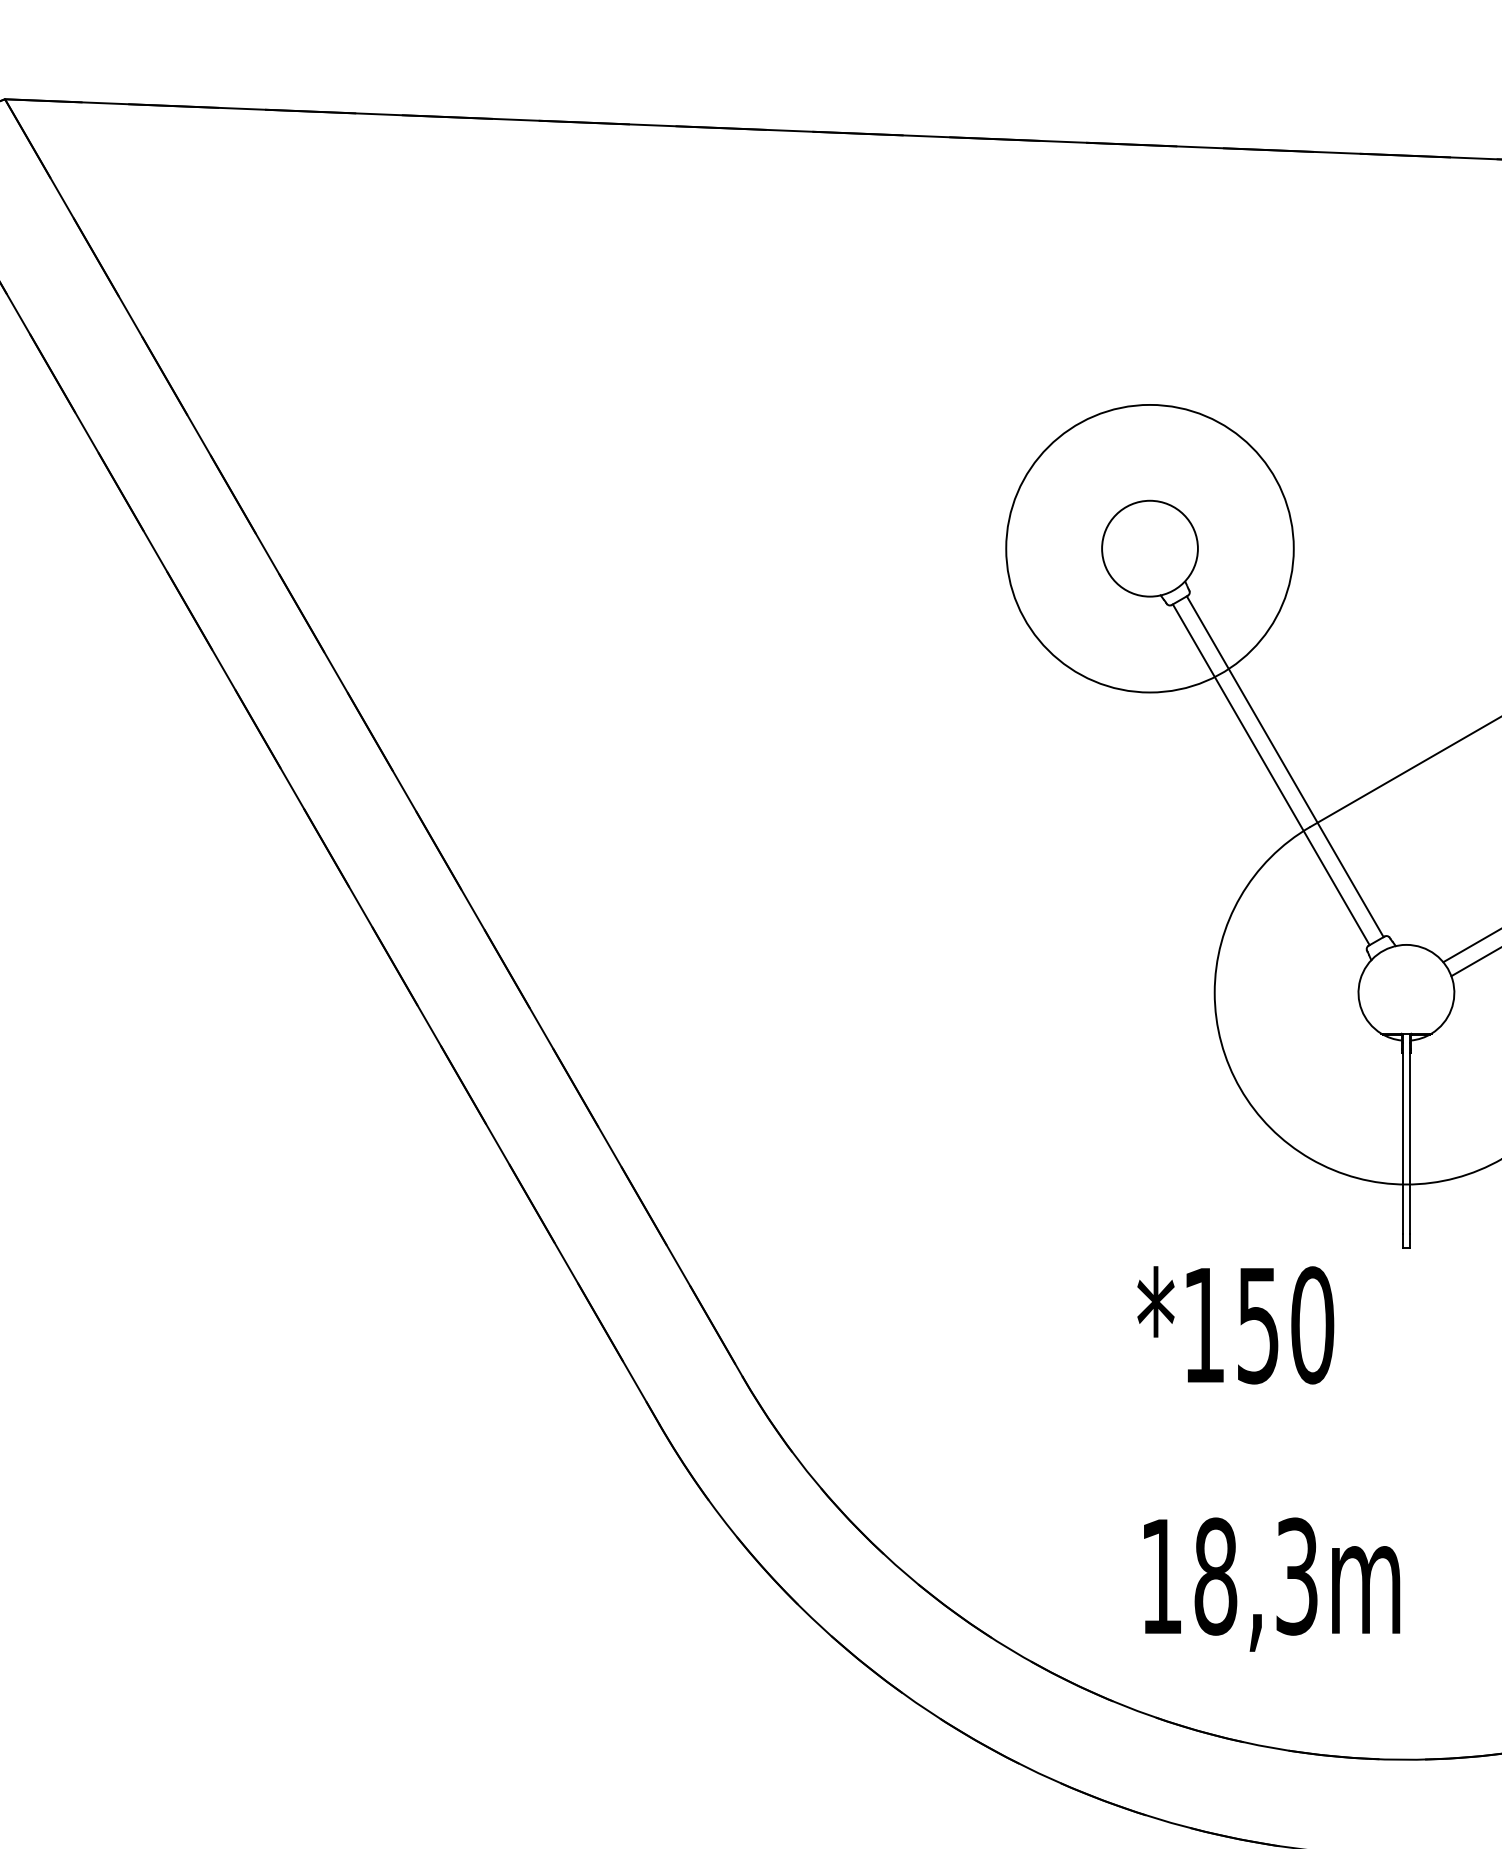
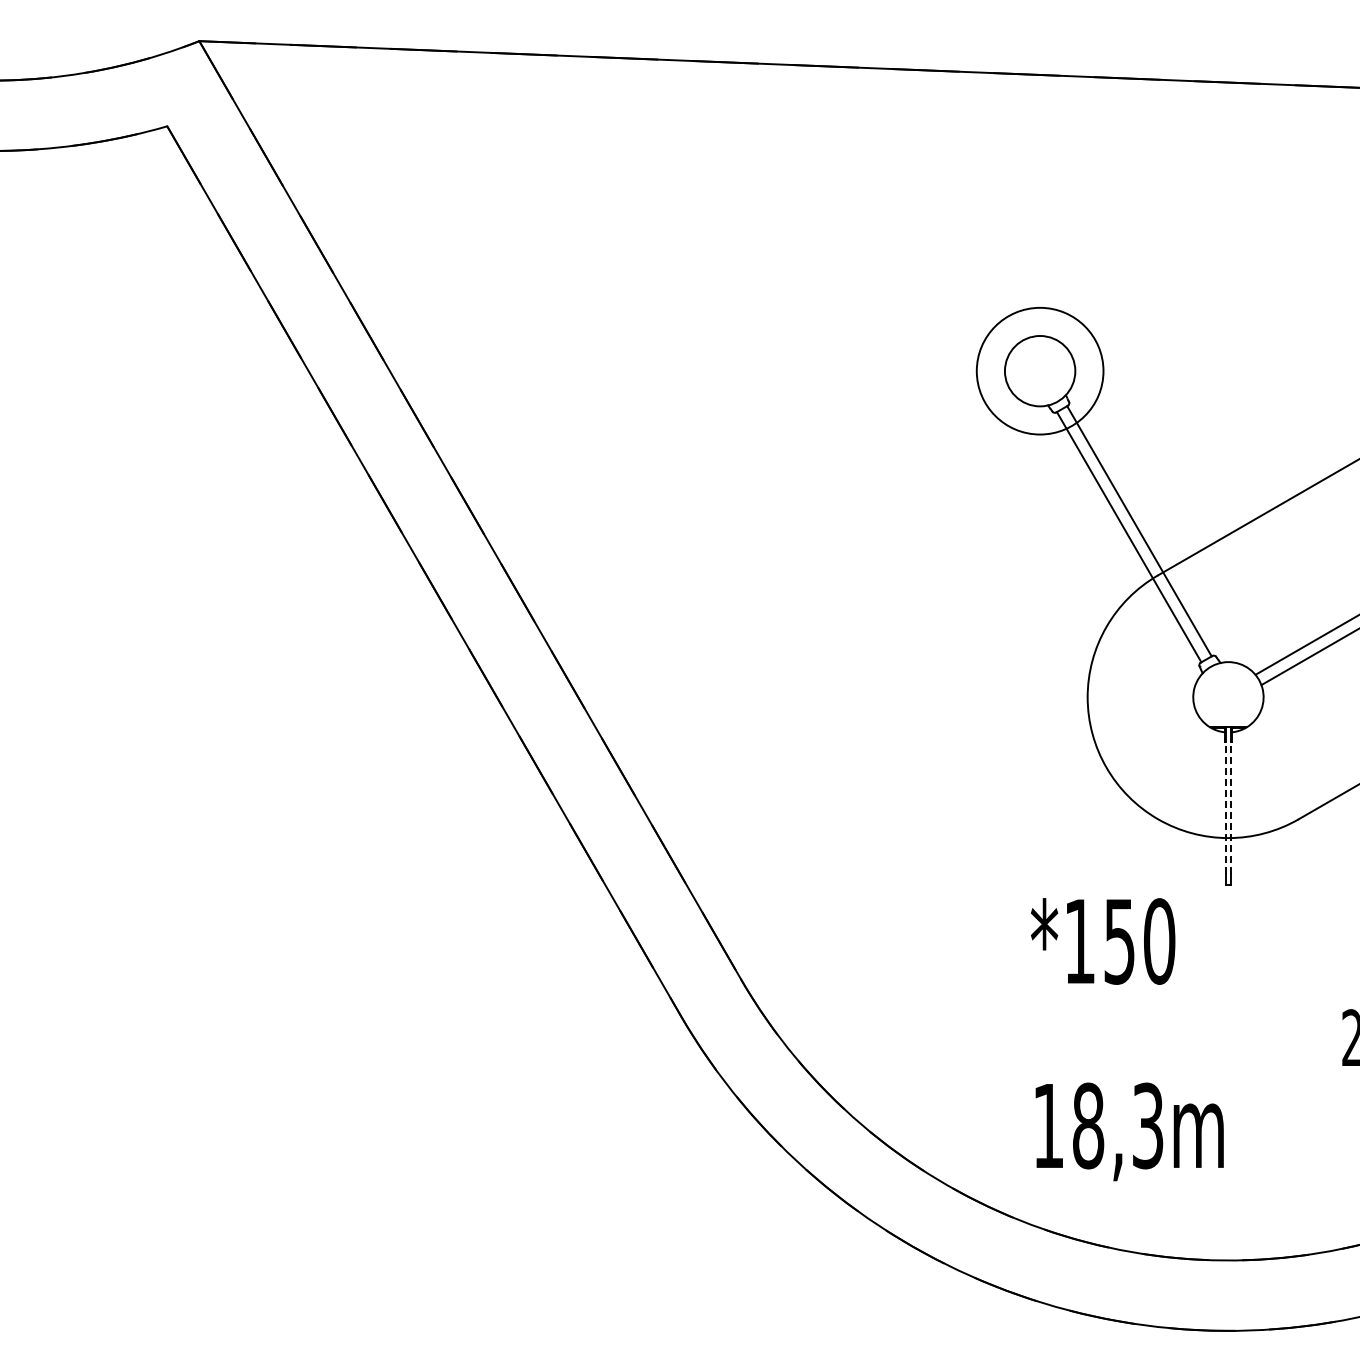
circle: (1149, 547) -> (1039, 370), size x0.6
line: (1402, 1138) -> (1225, 804), solid -> dashed
line: (1410, 1138) -> (1231, 804), solid -> dashed

